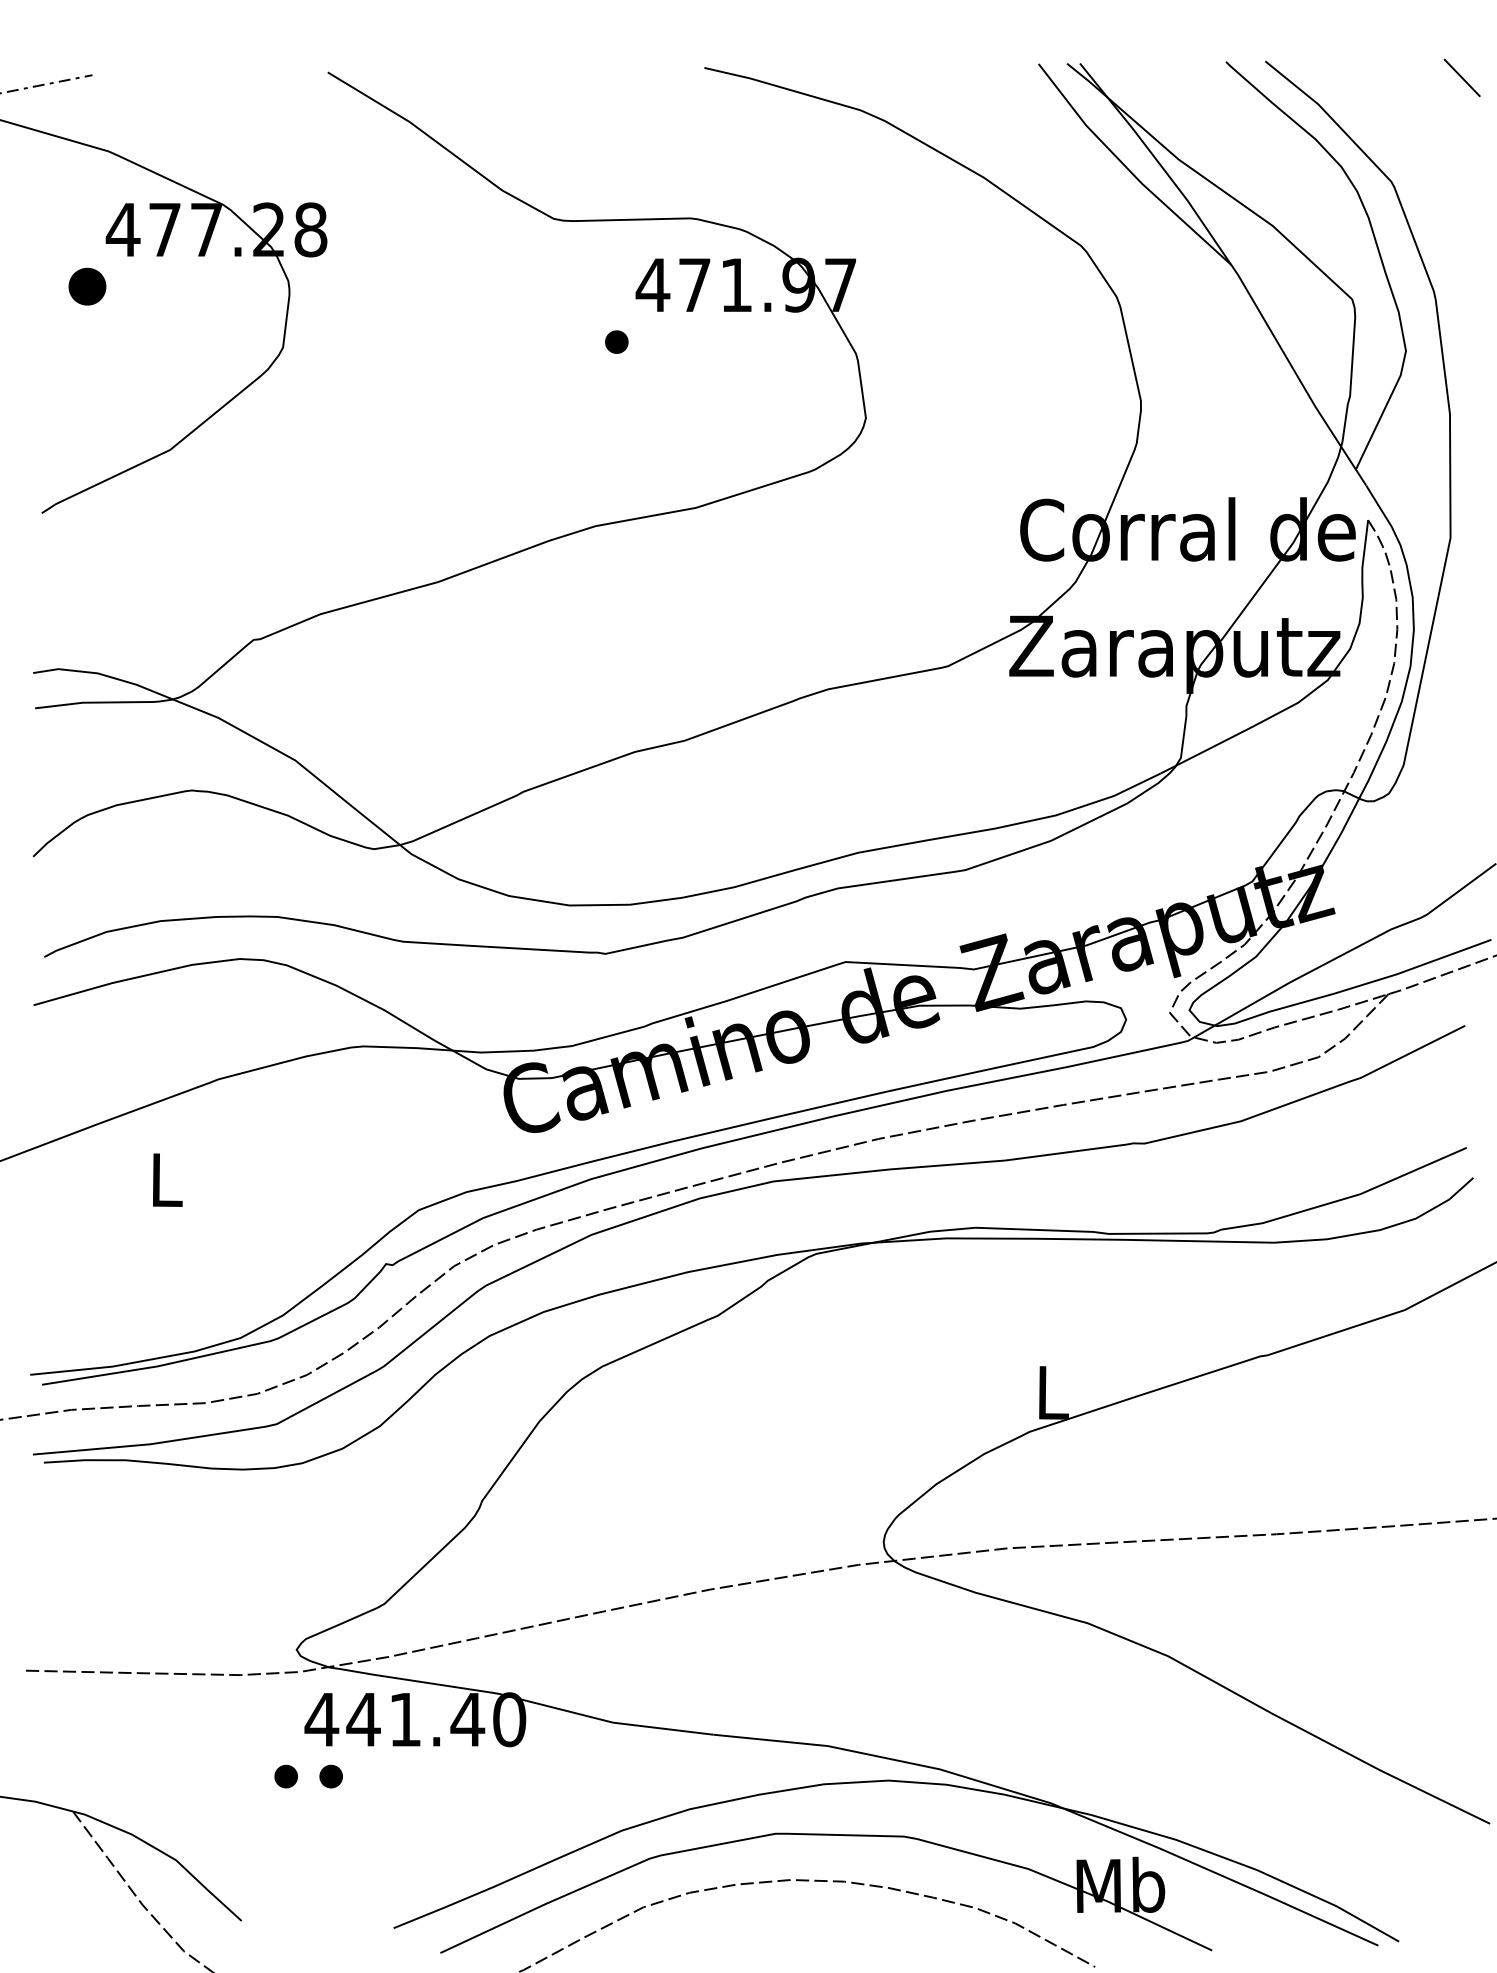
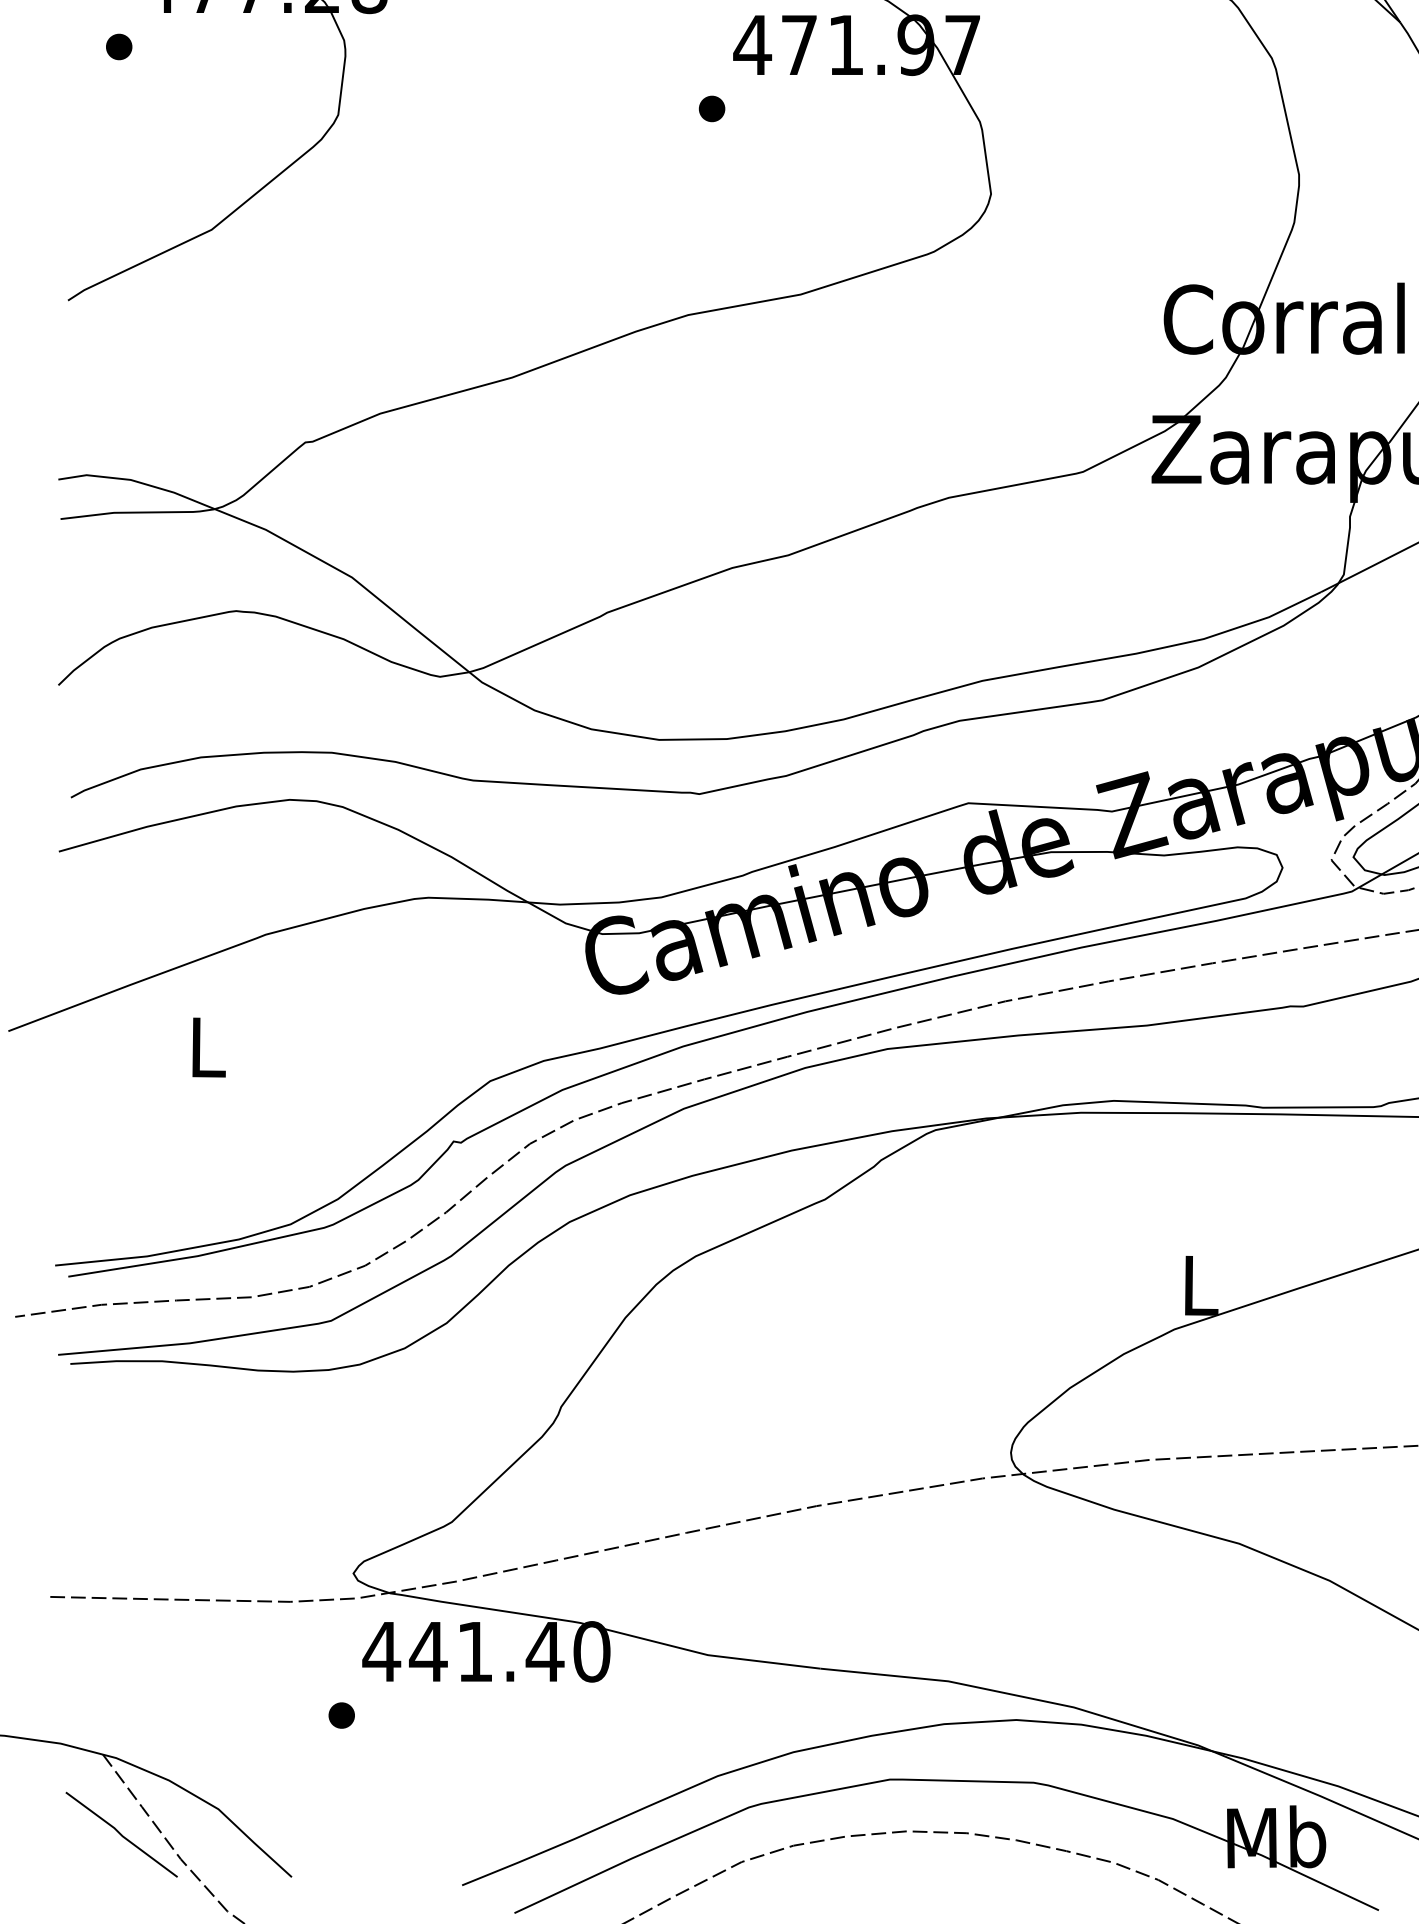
part: (87, 286) -> (119, 46), size x0.62
part: (330, 1776) -> (391, 1715), removed
line: (89, 1882) -> (121, 1834), added

